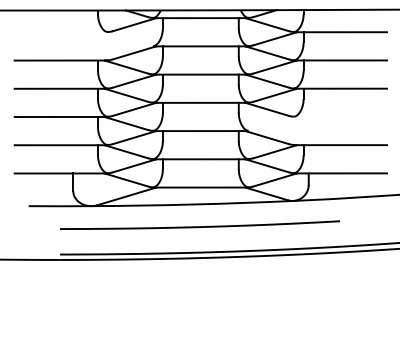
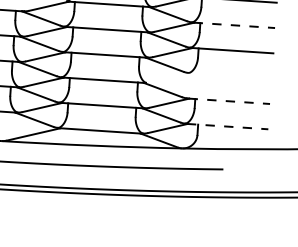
line: (342, 60) -> (235, 25), solid -> dashed
line: (342, 145) -> (230, 101), solid -> dashed
line: (342, 173) -> (228, 126), solid -> dashed

